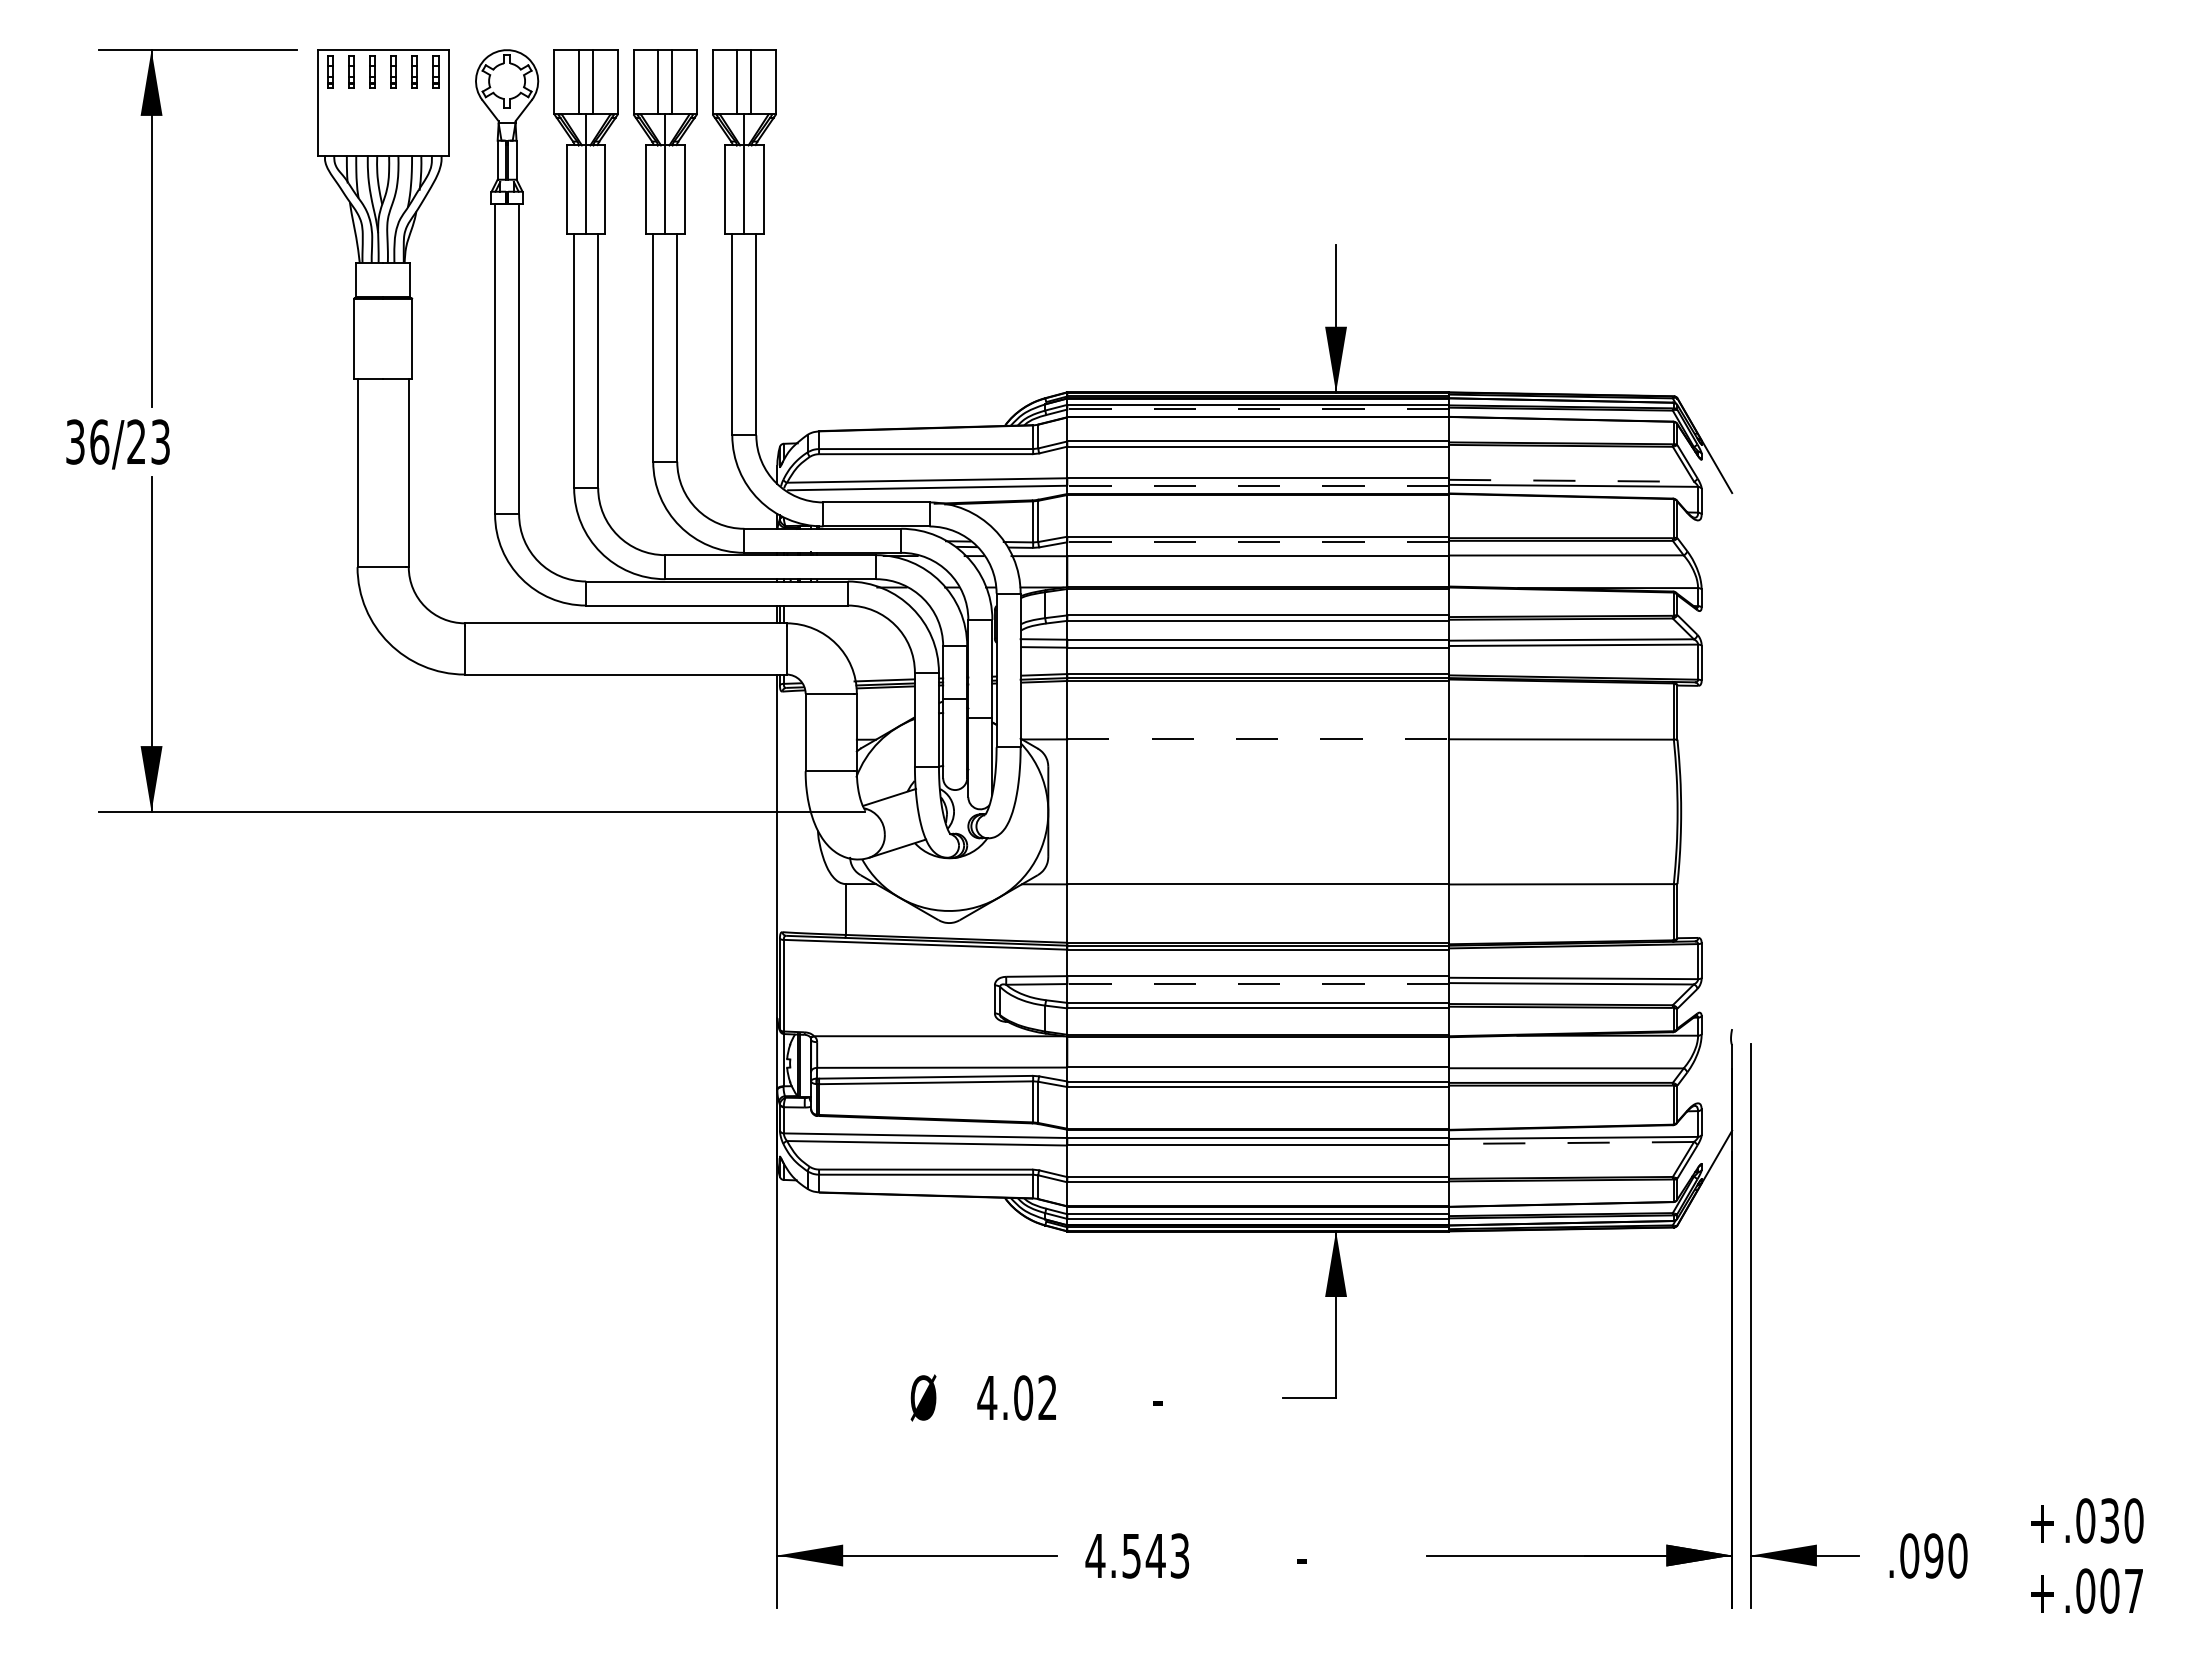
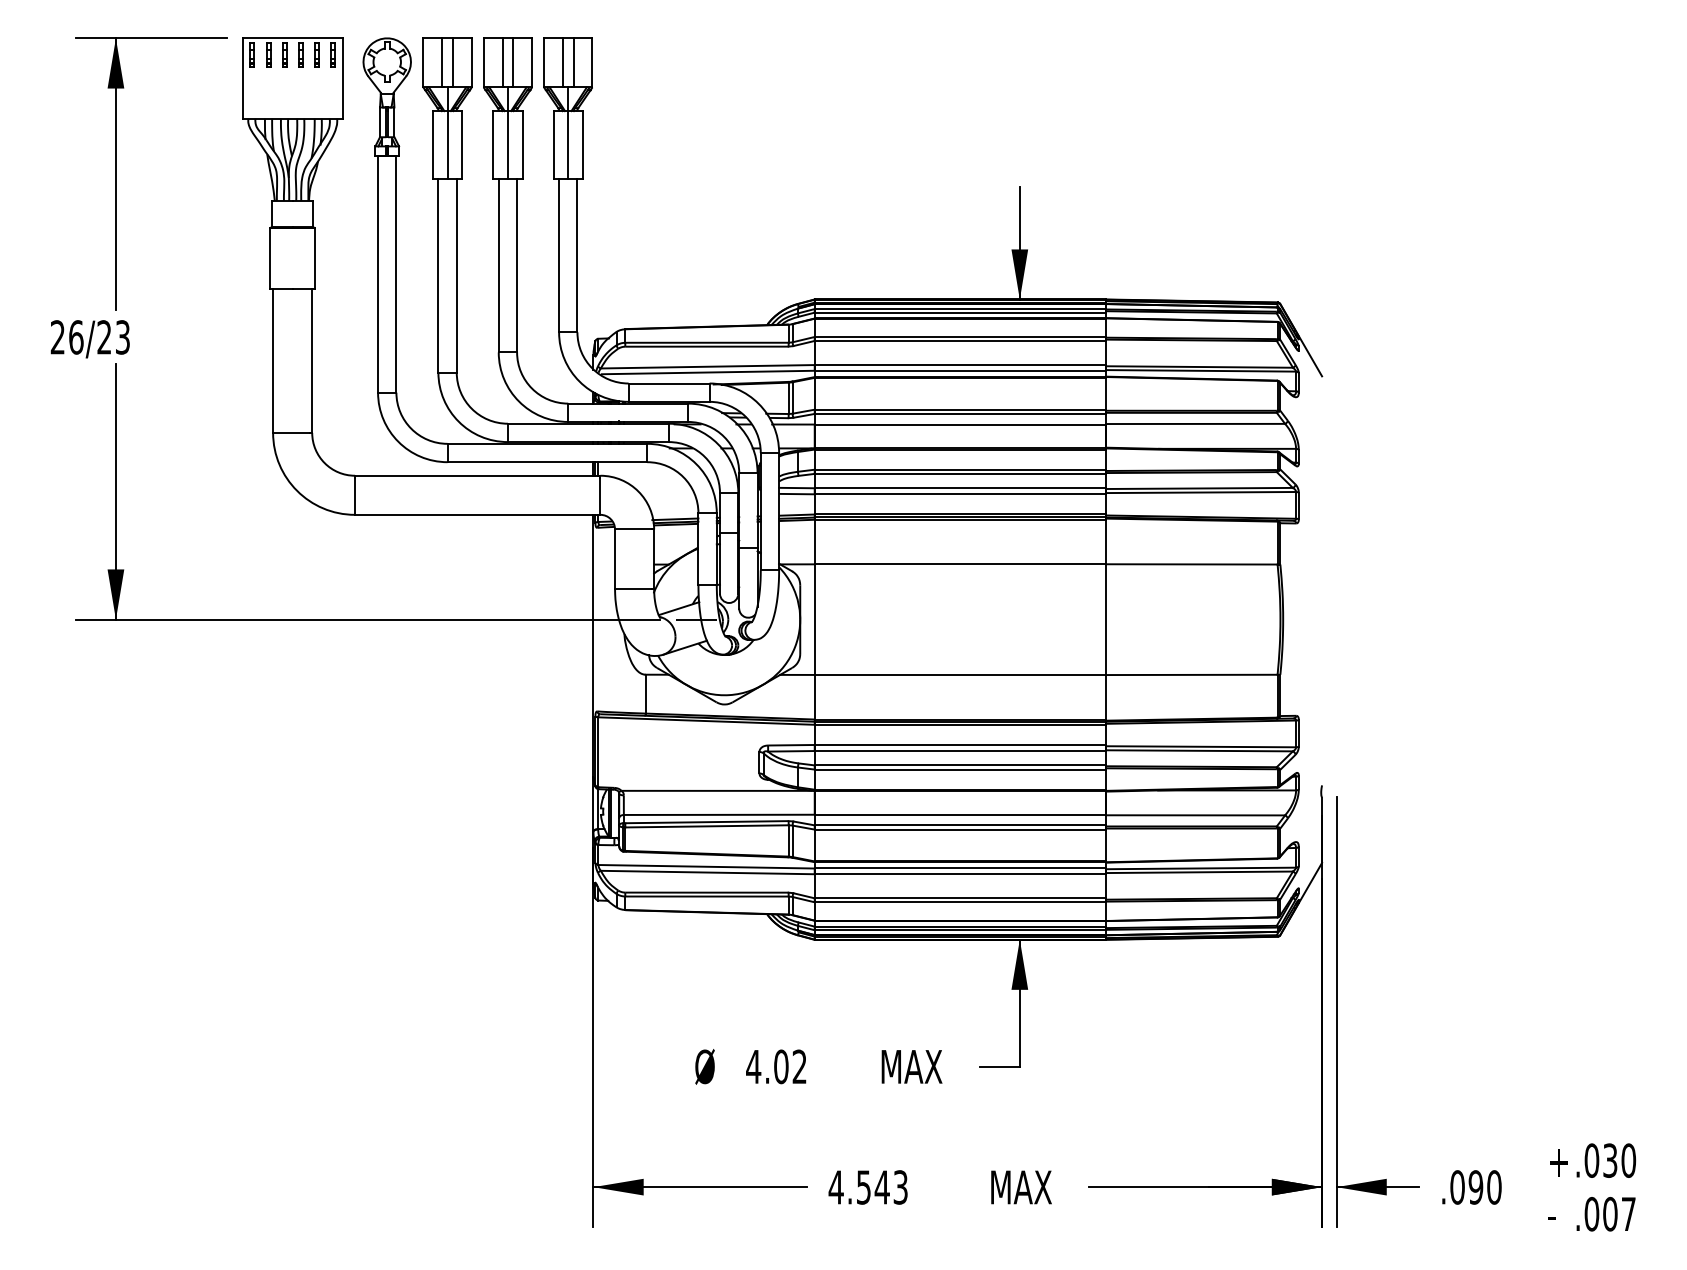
line: (1258, 409) -> (960, 312), dashed -> solid
text: (75, 441) -> (57, 337), 36/23 -> 26/23
line: (1571, 480) -> (1199, 366), dashed -> solid
line: (1258, 485) -> (960, 370), dashed -> solid
line: (1258, 542) -> (960, 414), dashed -> solid
line: (1258, 739) -> (960, 564), dashed -> solid
line: (911, 811) -> (695, 619), added
line: (1258, 983) -> (960, 750), dashed -> solid
line: (1571, 1142) -> (1199, 871), dashed -> solid
text: (1193, 1397) -> (911, 1066), - -> MAX
text: (1337, 1555) -> (1020, 1187), - -> MAX
text: (2040, 1593) -> (1557, 1216), + -> -

